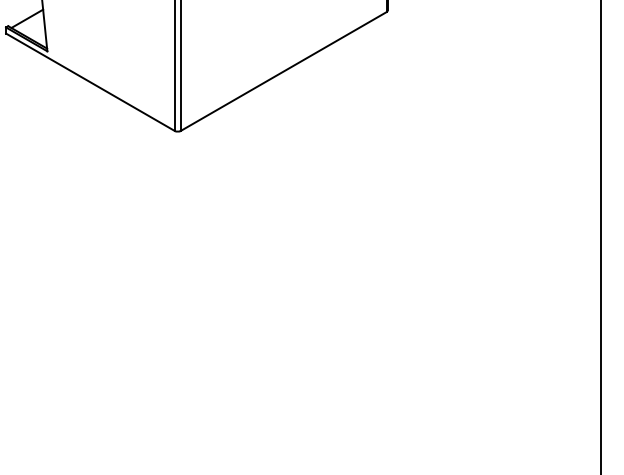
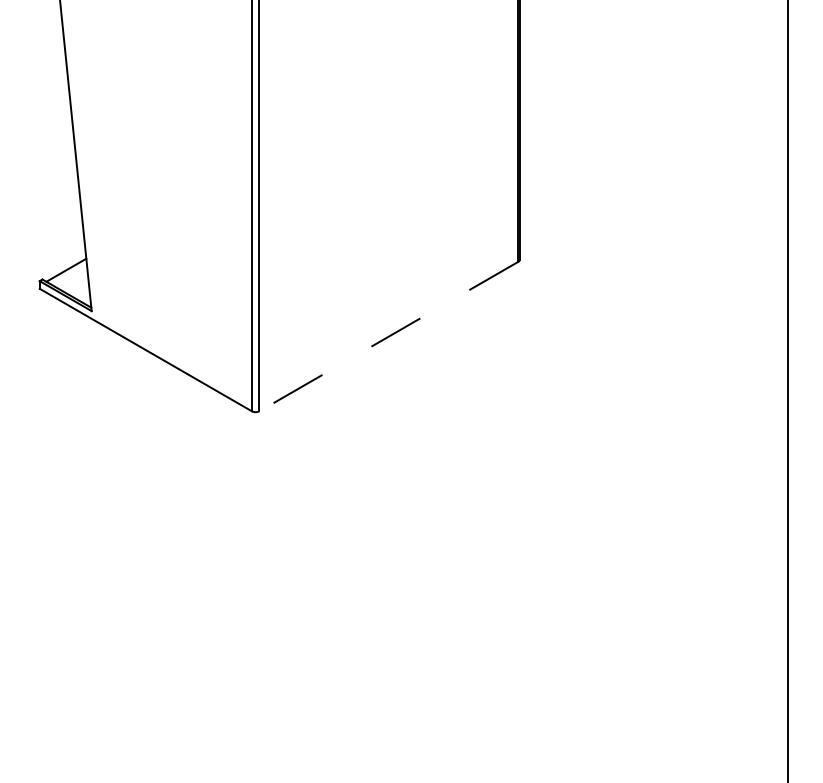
line: (283, 71) -> (388, 336), solid -> dashed

